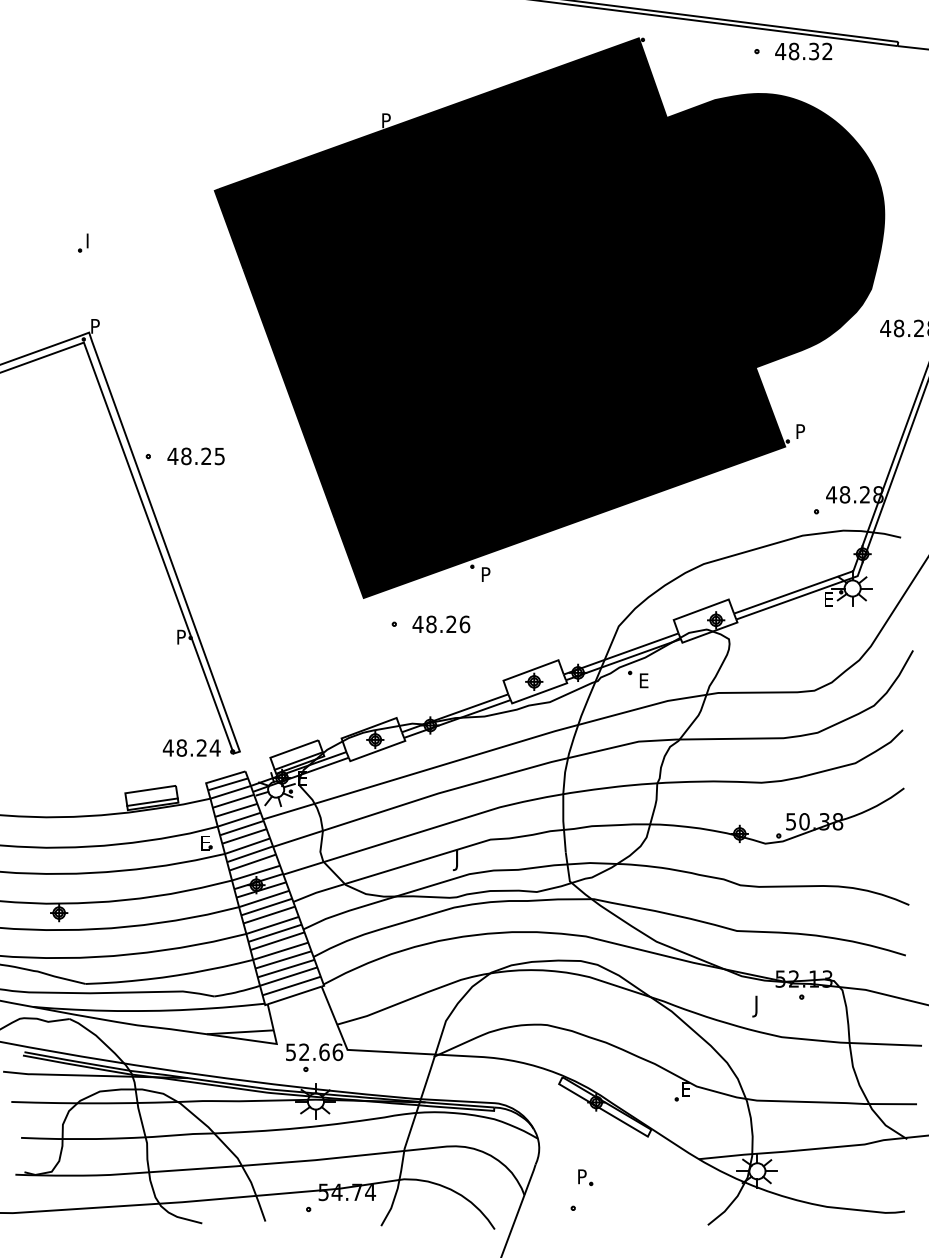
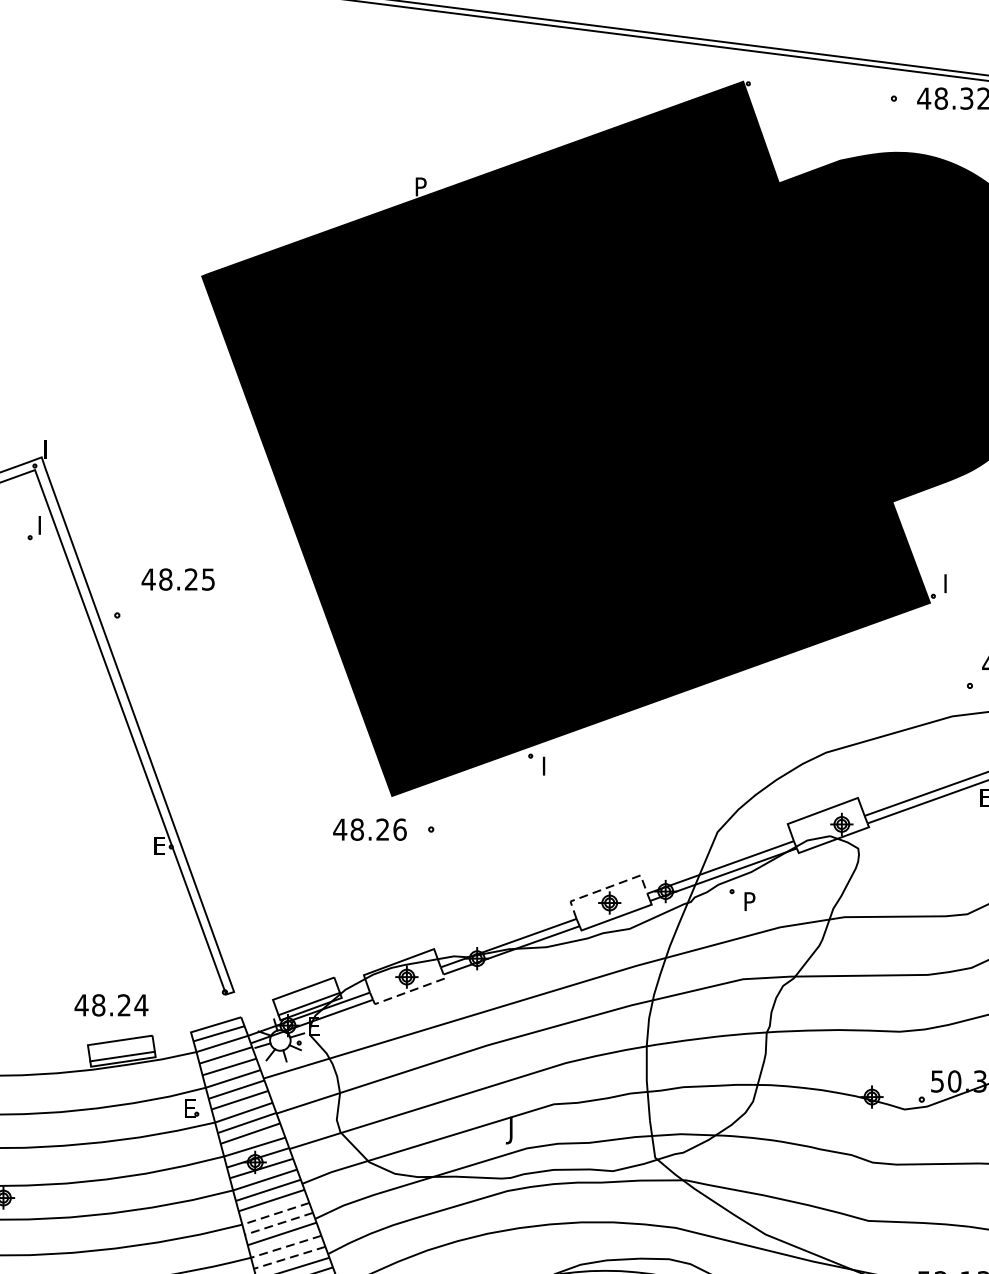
part: (83, 242) -> (34, 527), moved
text: (95, 326) -> (49, 449), P -> I
text: (801, 428) -> (950, 579), P -> I
text: (195, 456) -> (177, 579), moved
text: (486, 571) -> (548, 762), P -> I
text: (441, 624) -> (370, 829), moved
text: (181, 636) -> (159, 845), P -> E
line: (531, 670) -> (606, 888), solid -> dashed
text: (644, 680) -> (750, 901), E -> P
text: (191, 747) -> (111, 1004), moved
line: (378, 750) -> (410, 990), solid -> dashed
line: (272, 925) -> (275, 1213), solid -> dashed
line: (275, 933) -> (279, 1224), solid -> dashed
line: (280, 951) -> (285, 1247), solid -> dashed
line: (282, 960) -> (288, 1258), solid -> dashed

